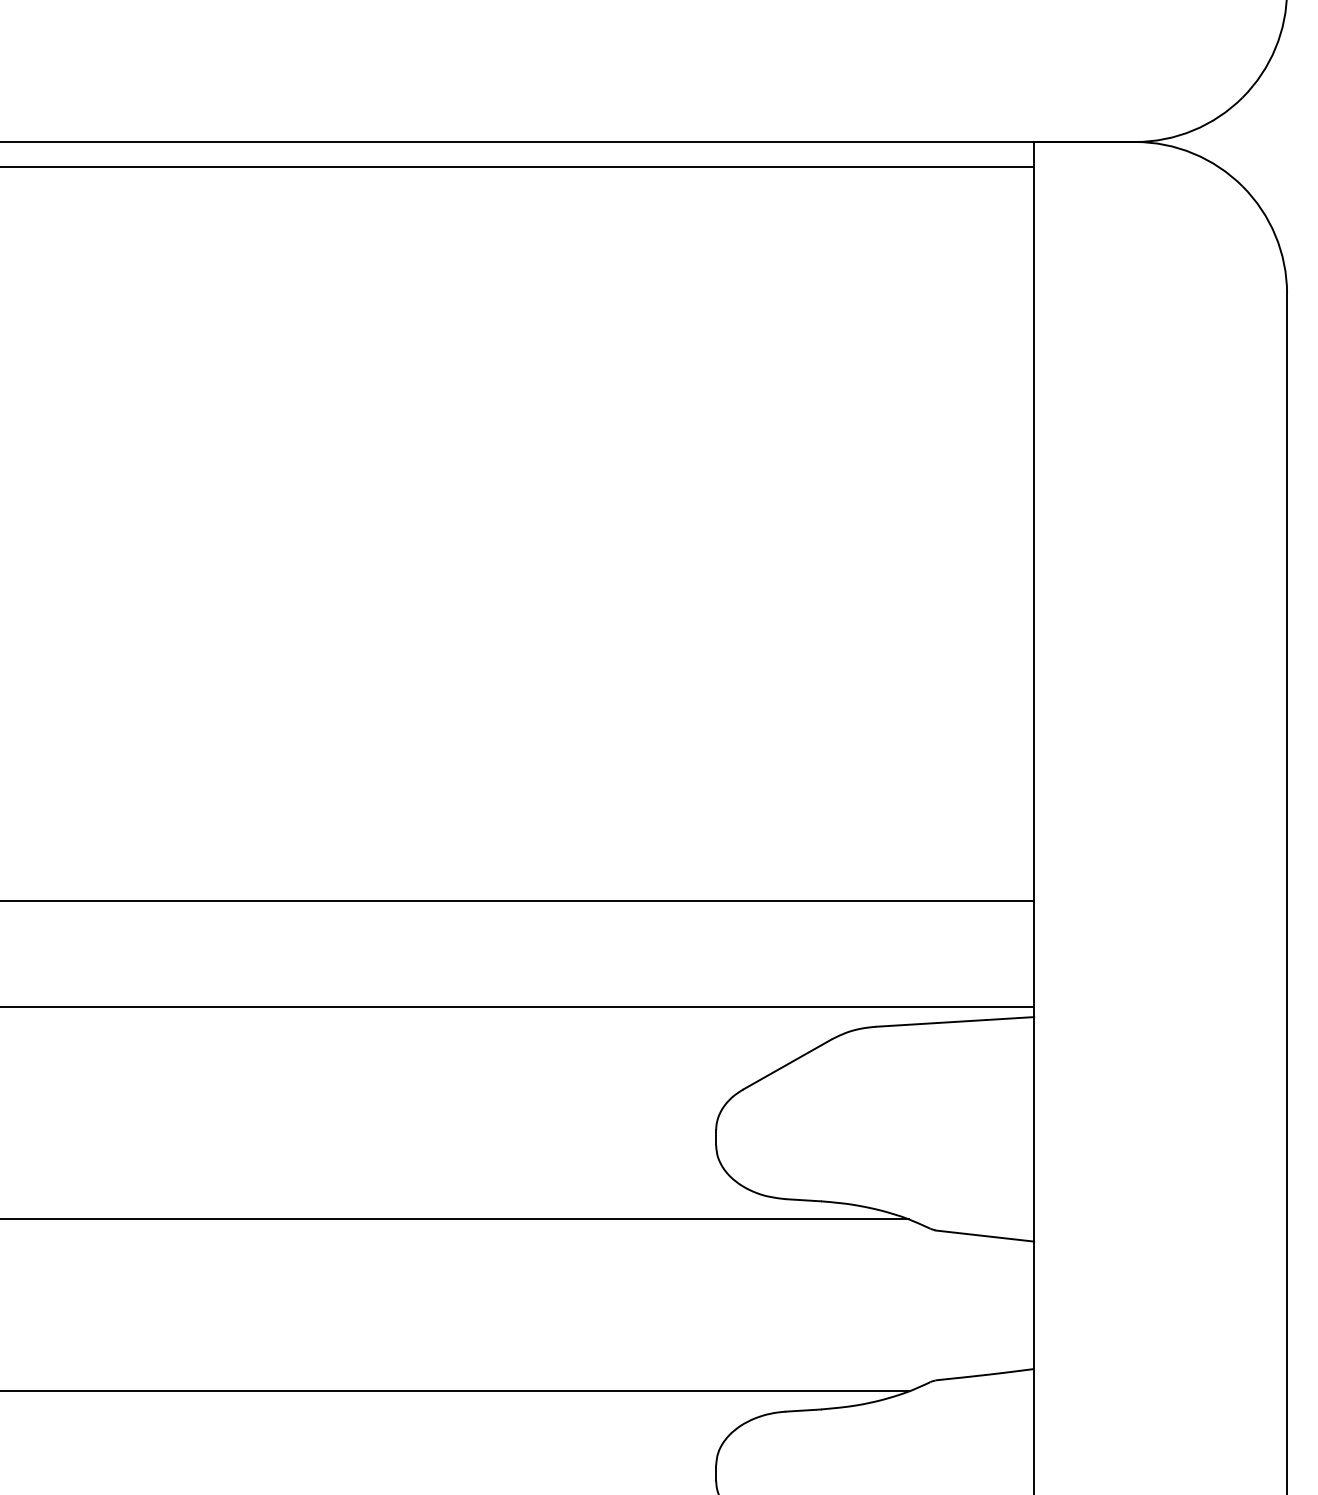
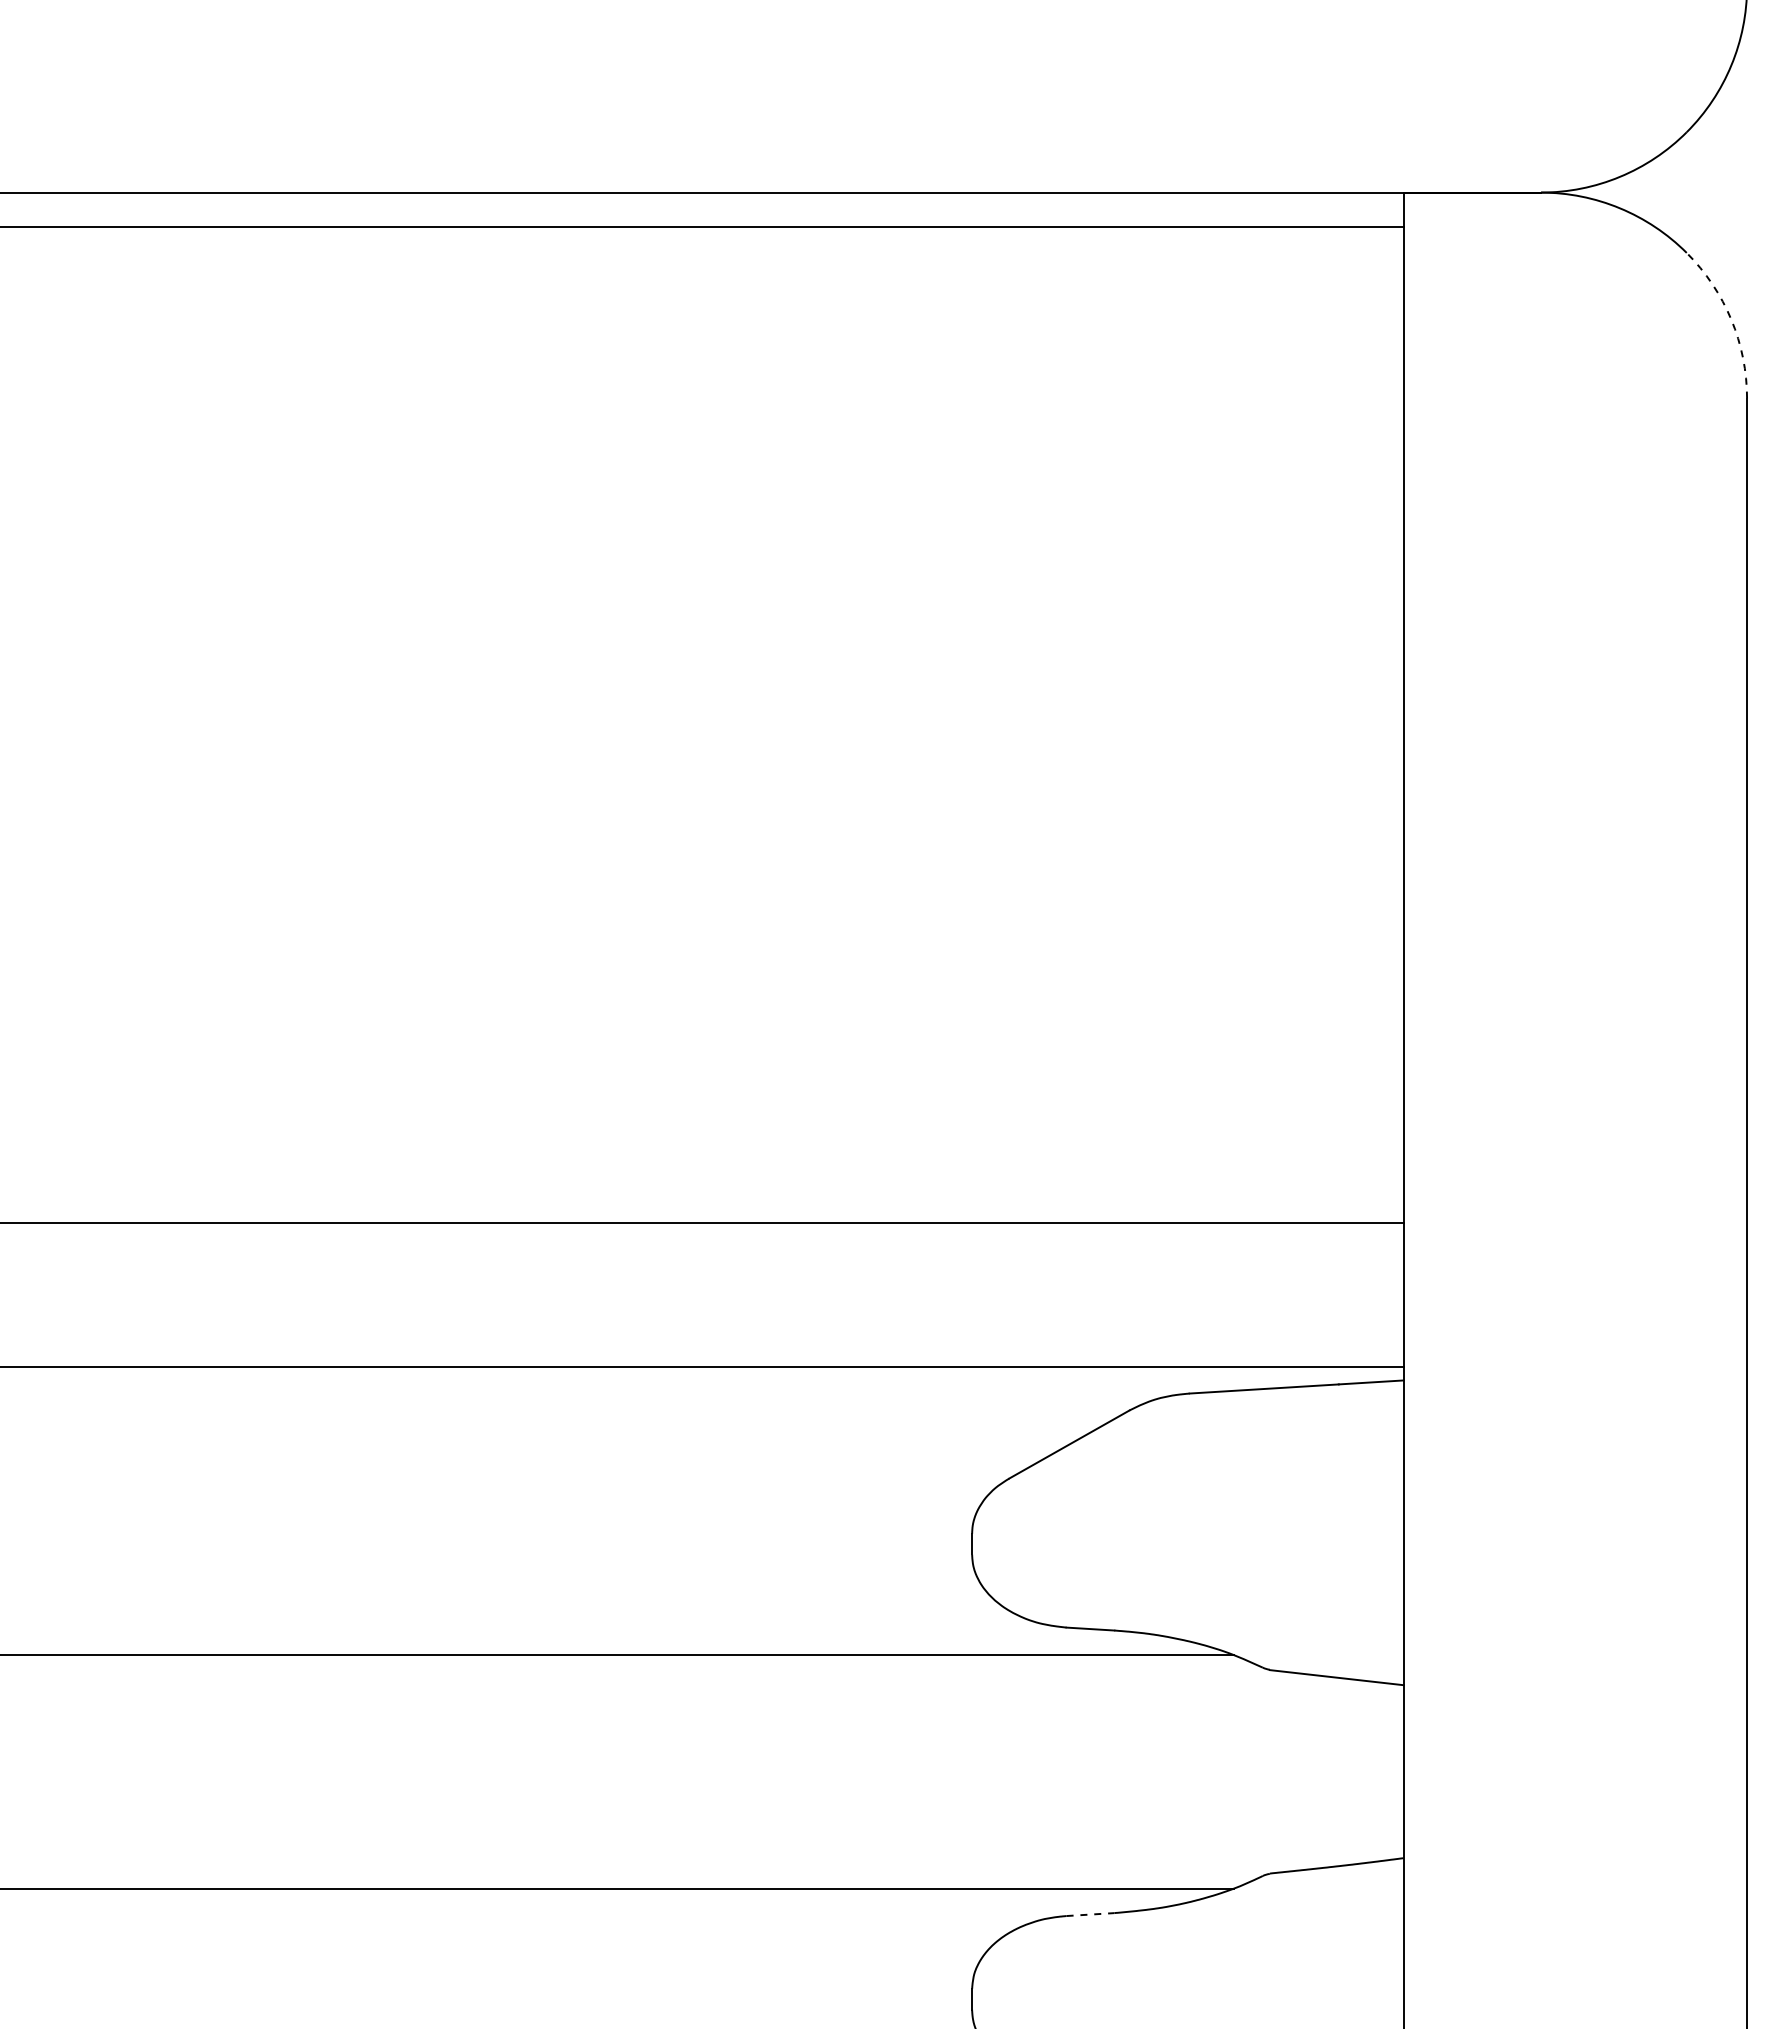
arc: (1275, 235) -> (1731, 319), solid -> dashed
line: (803, 1410) -> (1090, 1914), solid -> dashed

